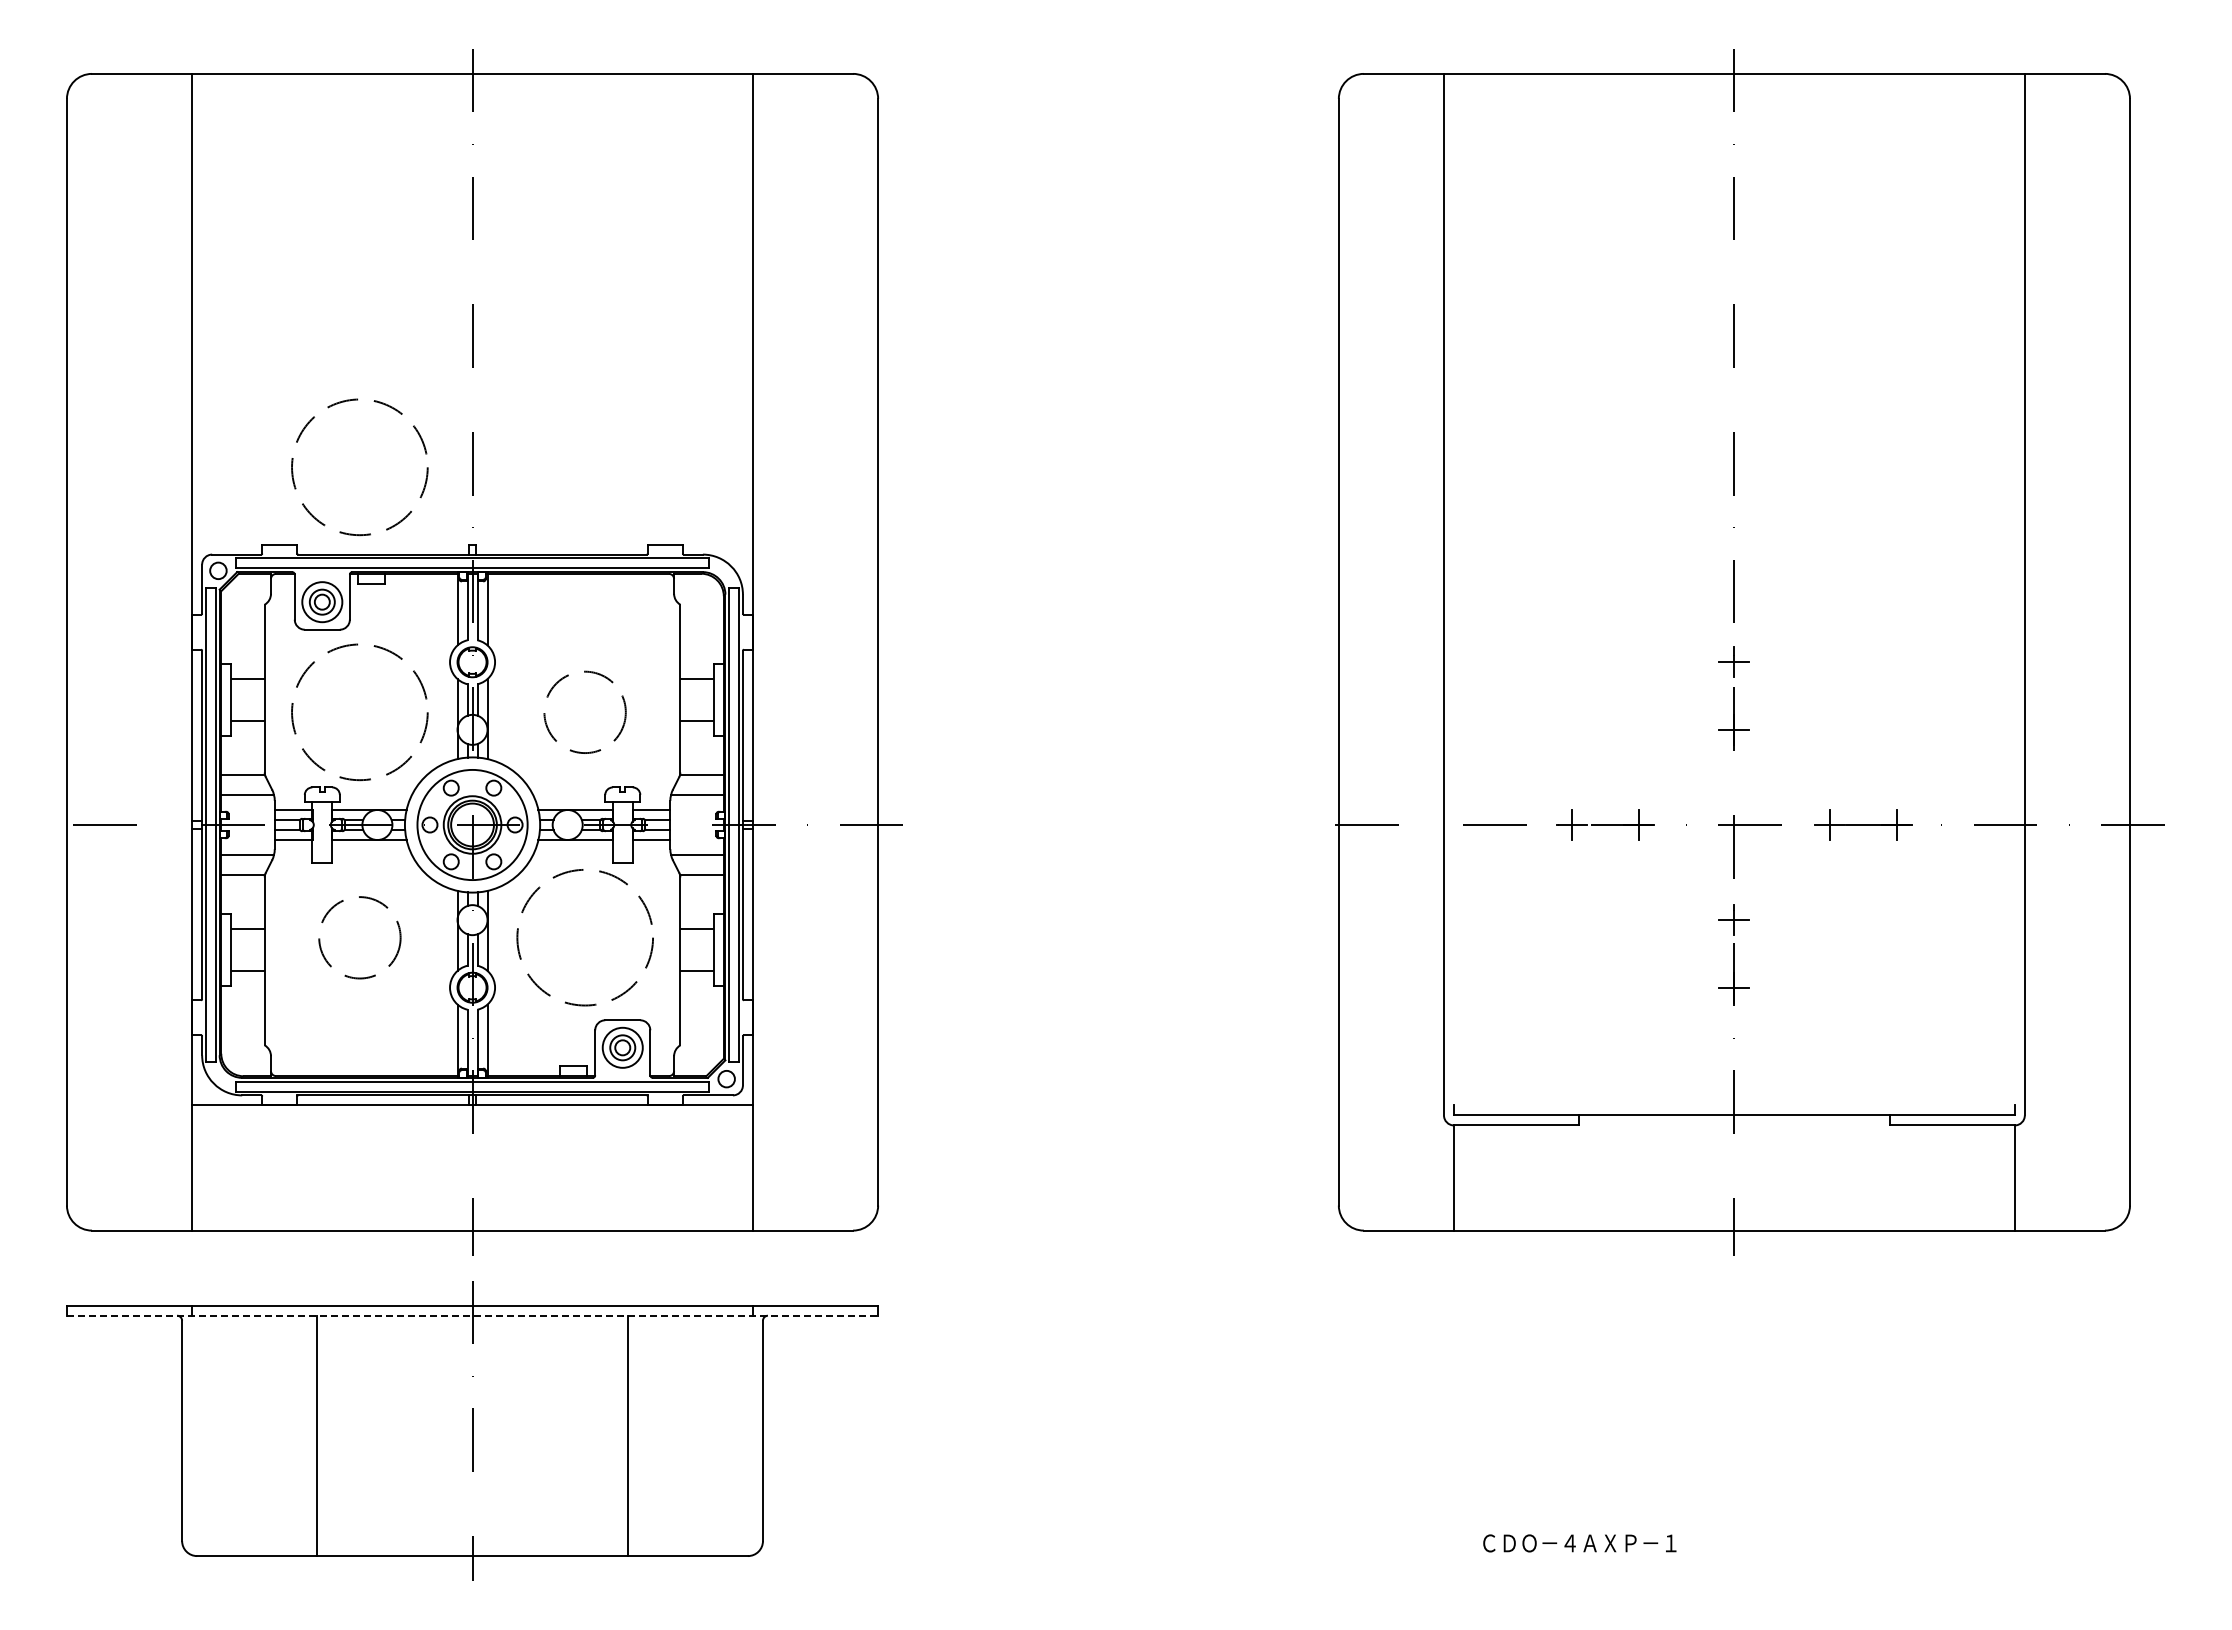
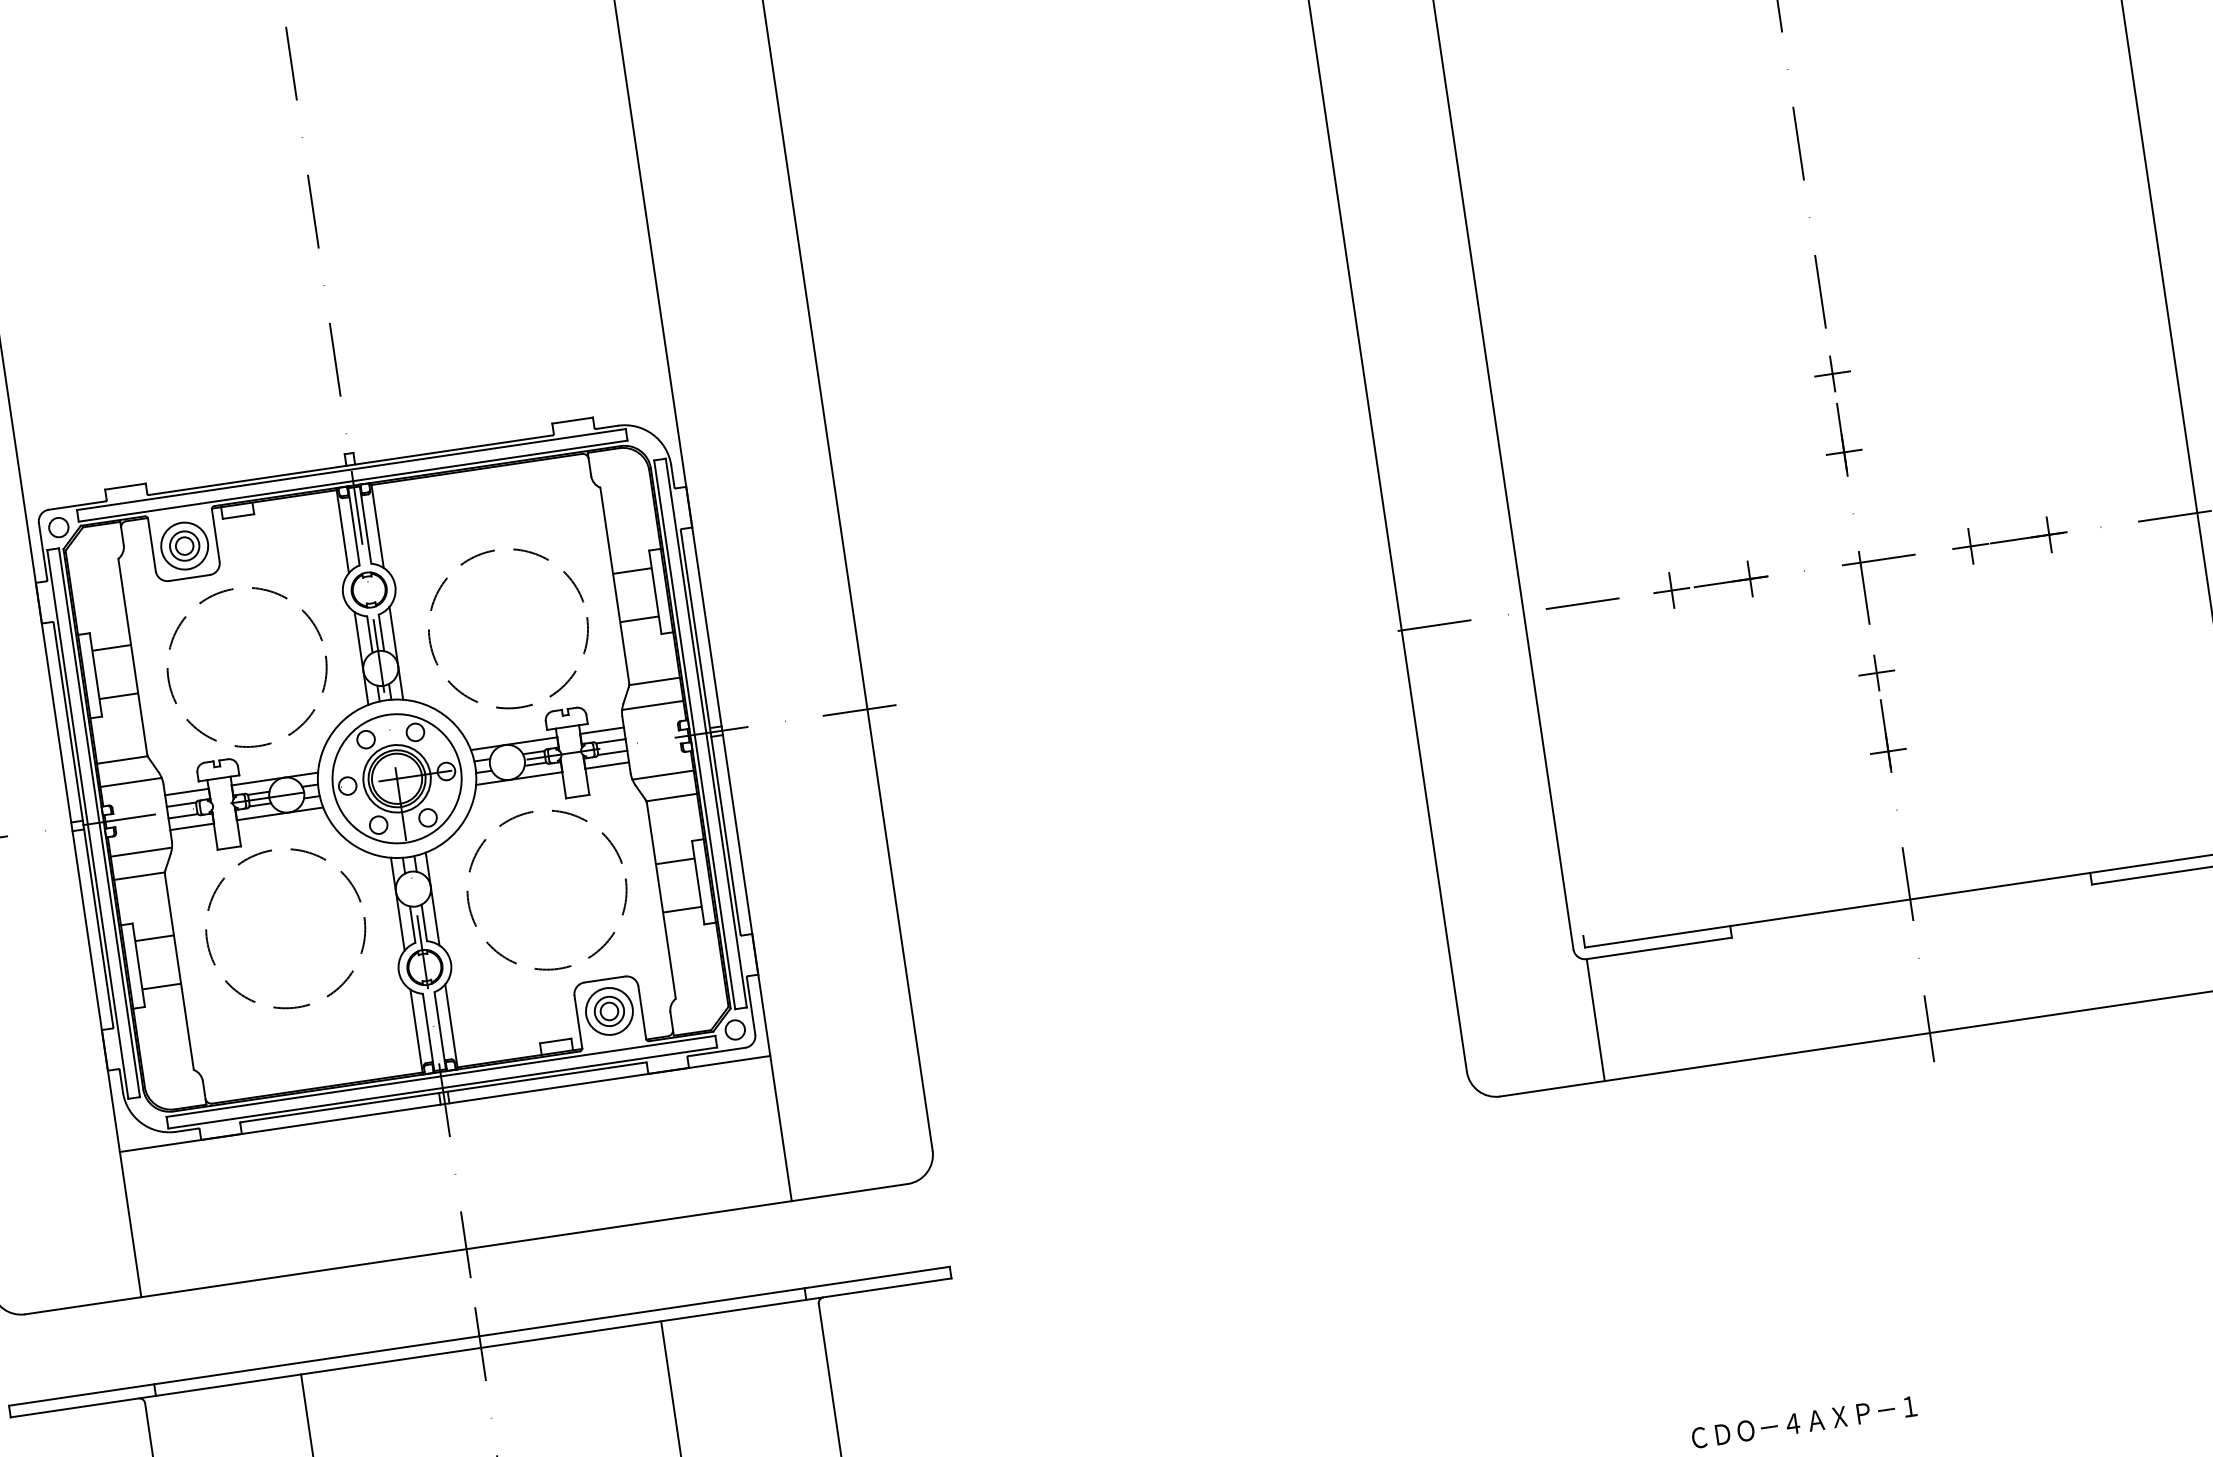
circle: (359, 467) -> (204, 383), removed
circle: (584, 712) -> (507, 629), size x1.67
circle: (359, 937) -> (285, 928), size x1.67
line: (472, 1315) -> (481, 1347), dashed -> solid

